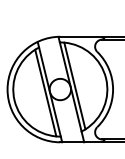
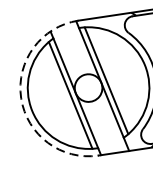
arc: (7, 89) -> (21, 98), solid -> dashed

